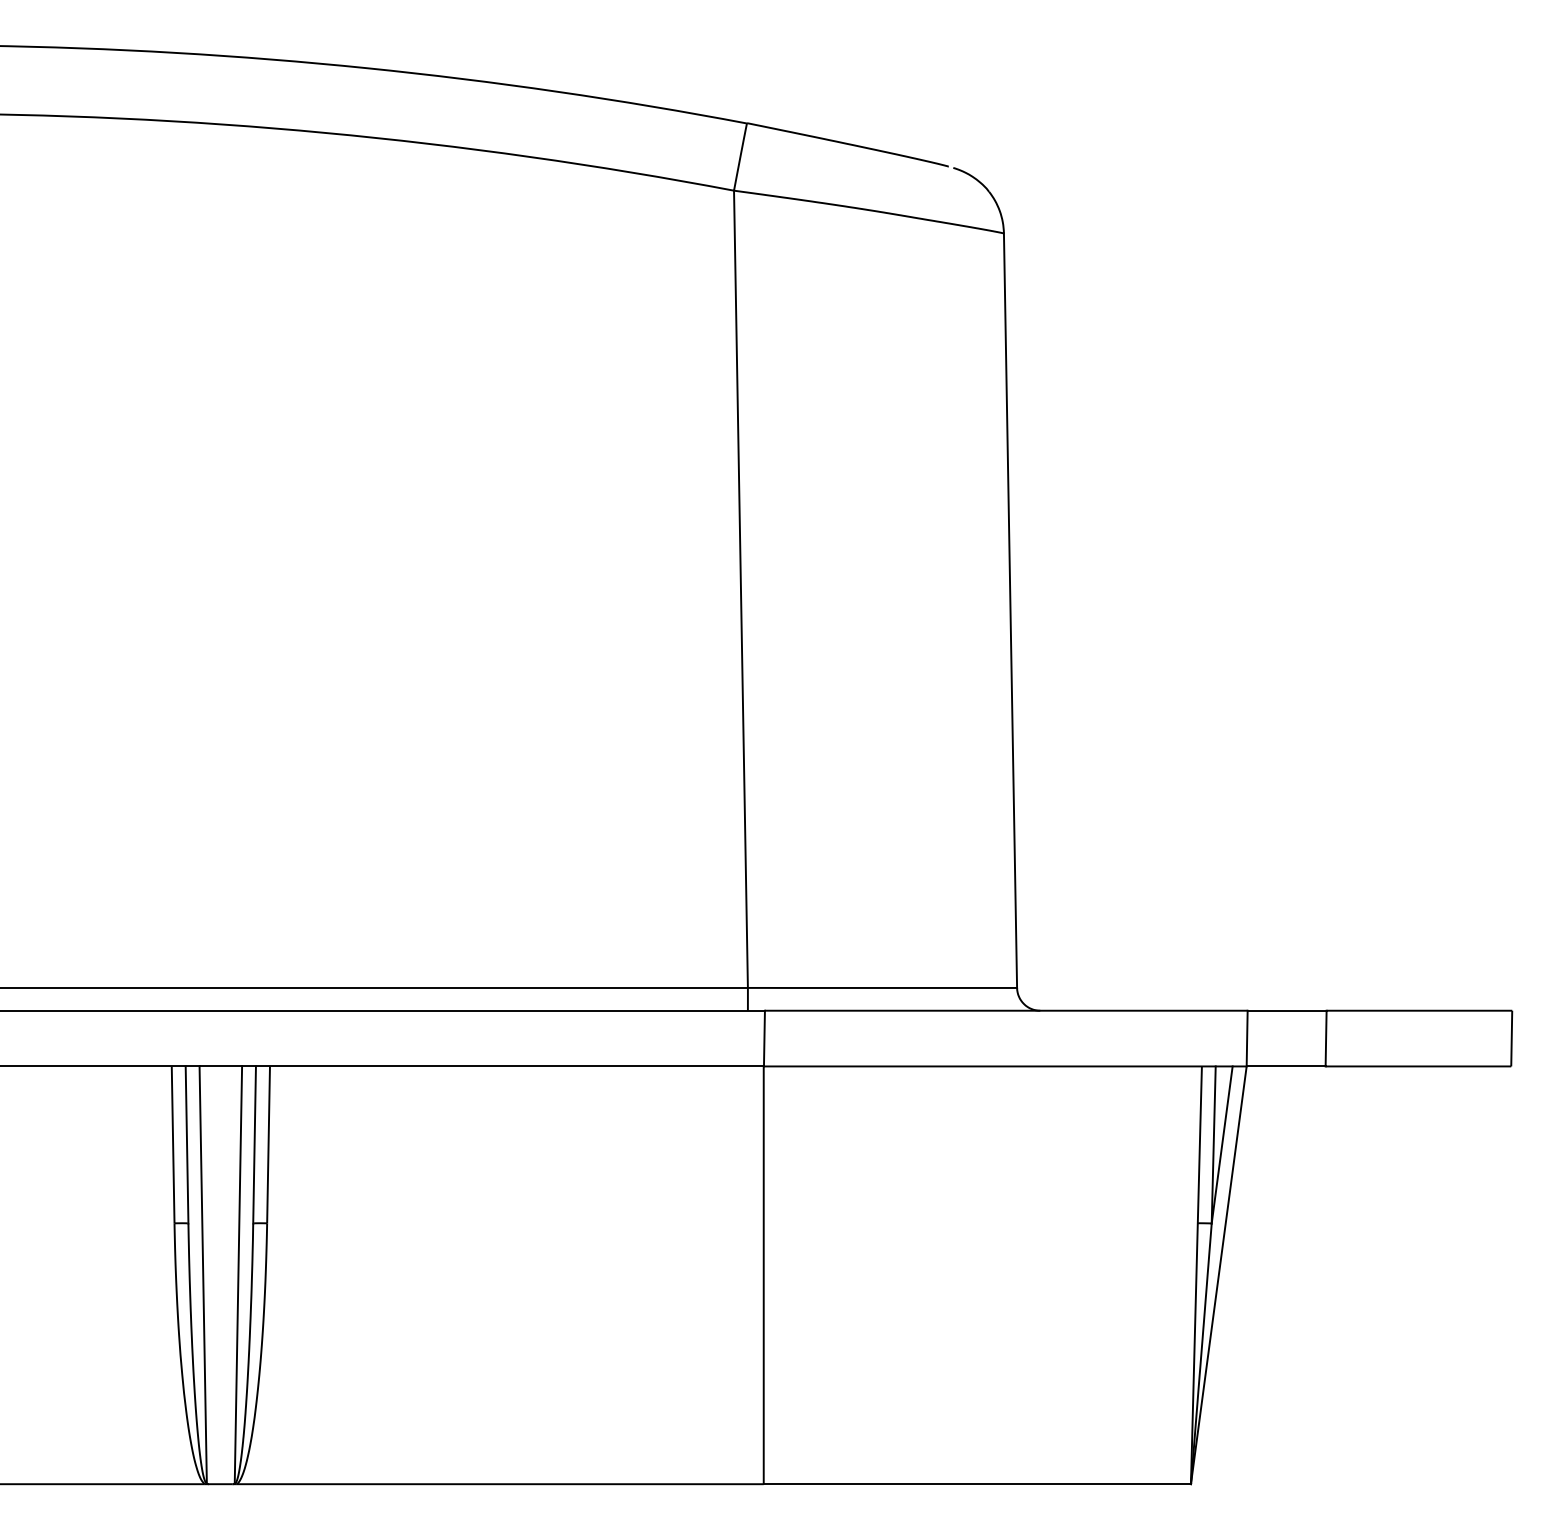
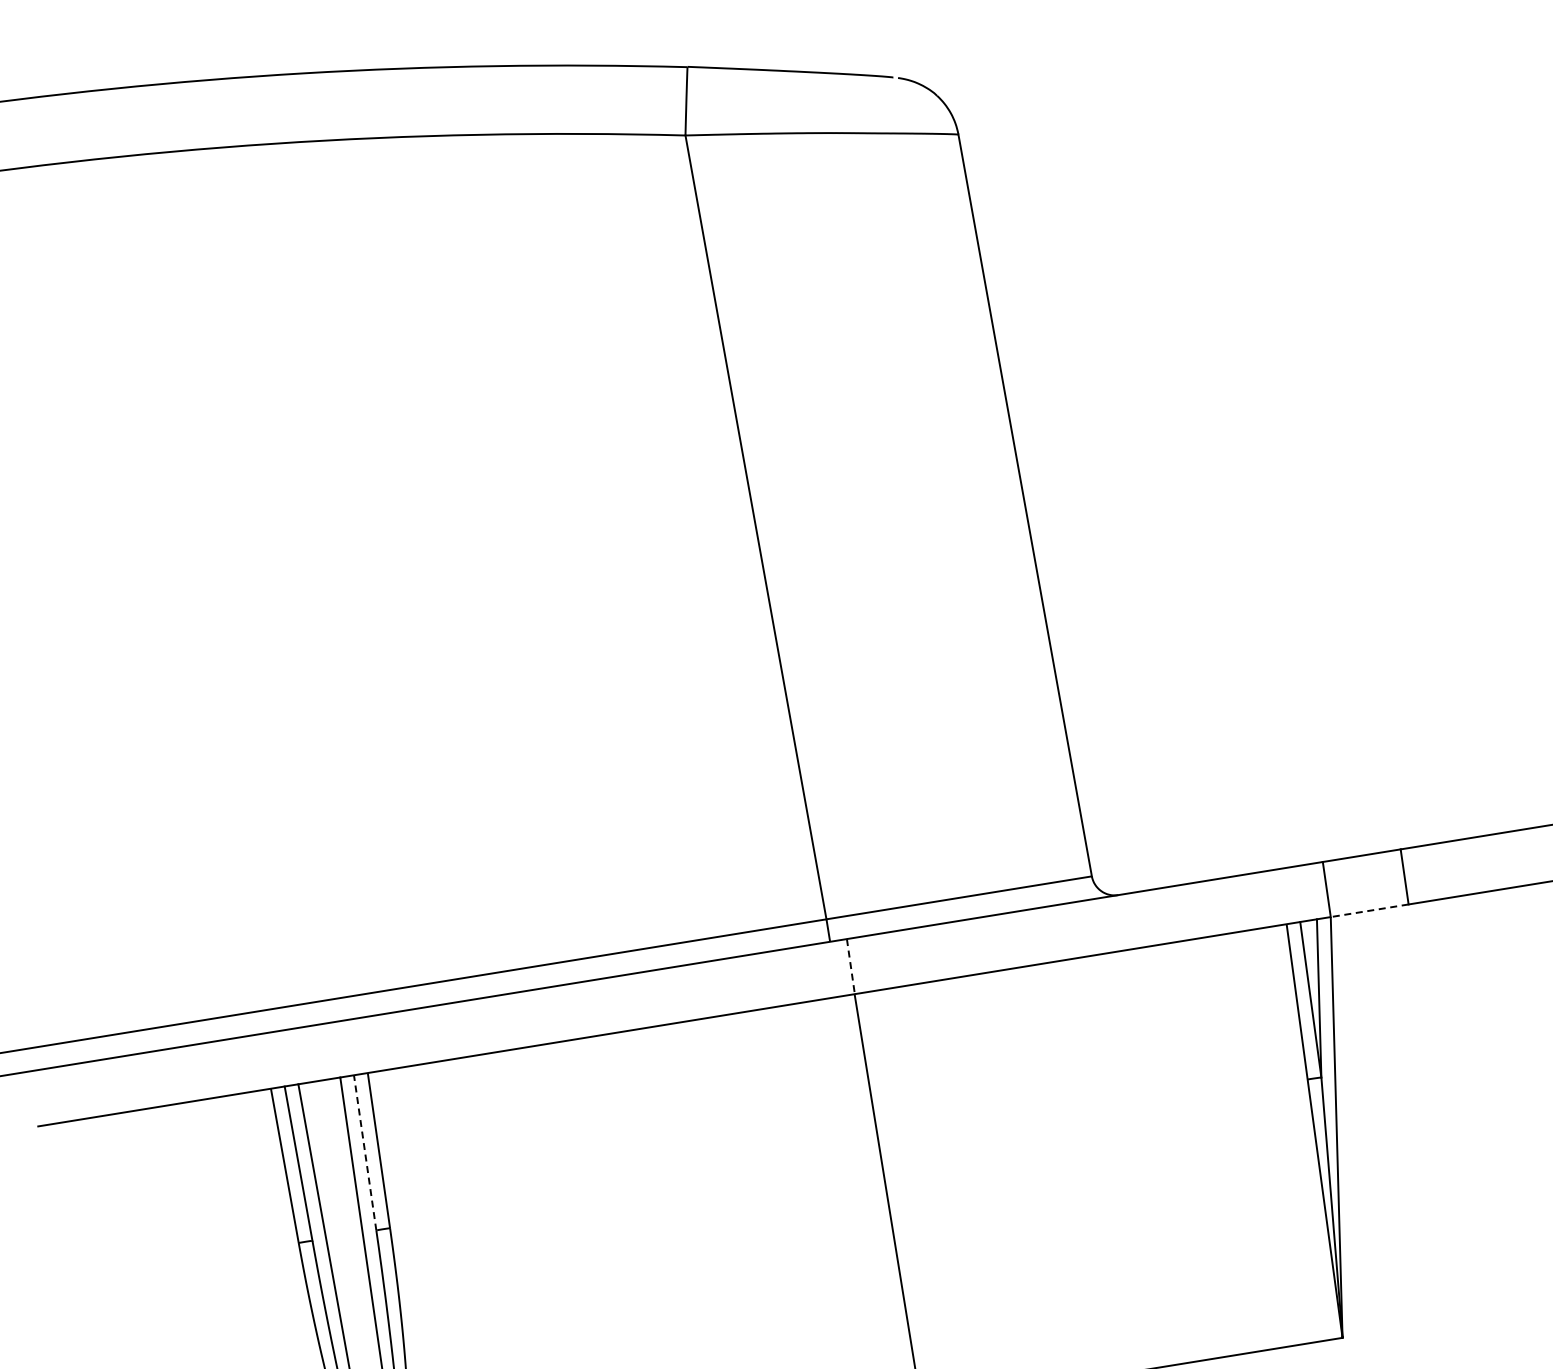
line: (764, 1038) -> (850, 966), solid -> dashed
line: (1285, 1066) -> (1369, 910), solid -> dashed
line: (254, 1144) -> (365, 1152), solid -> dashed

